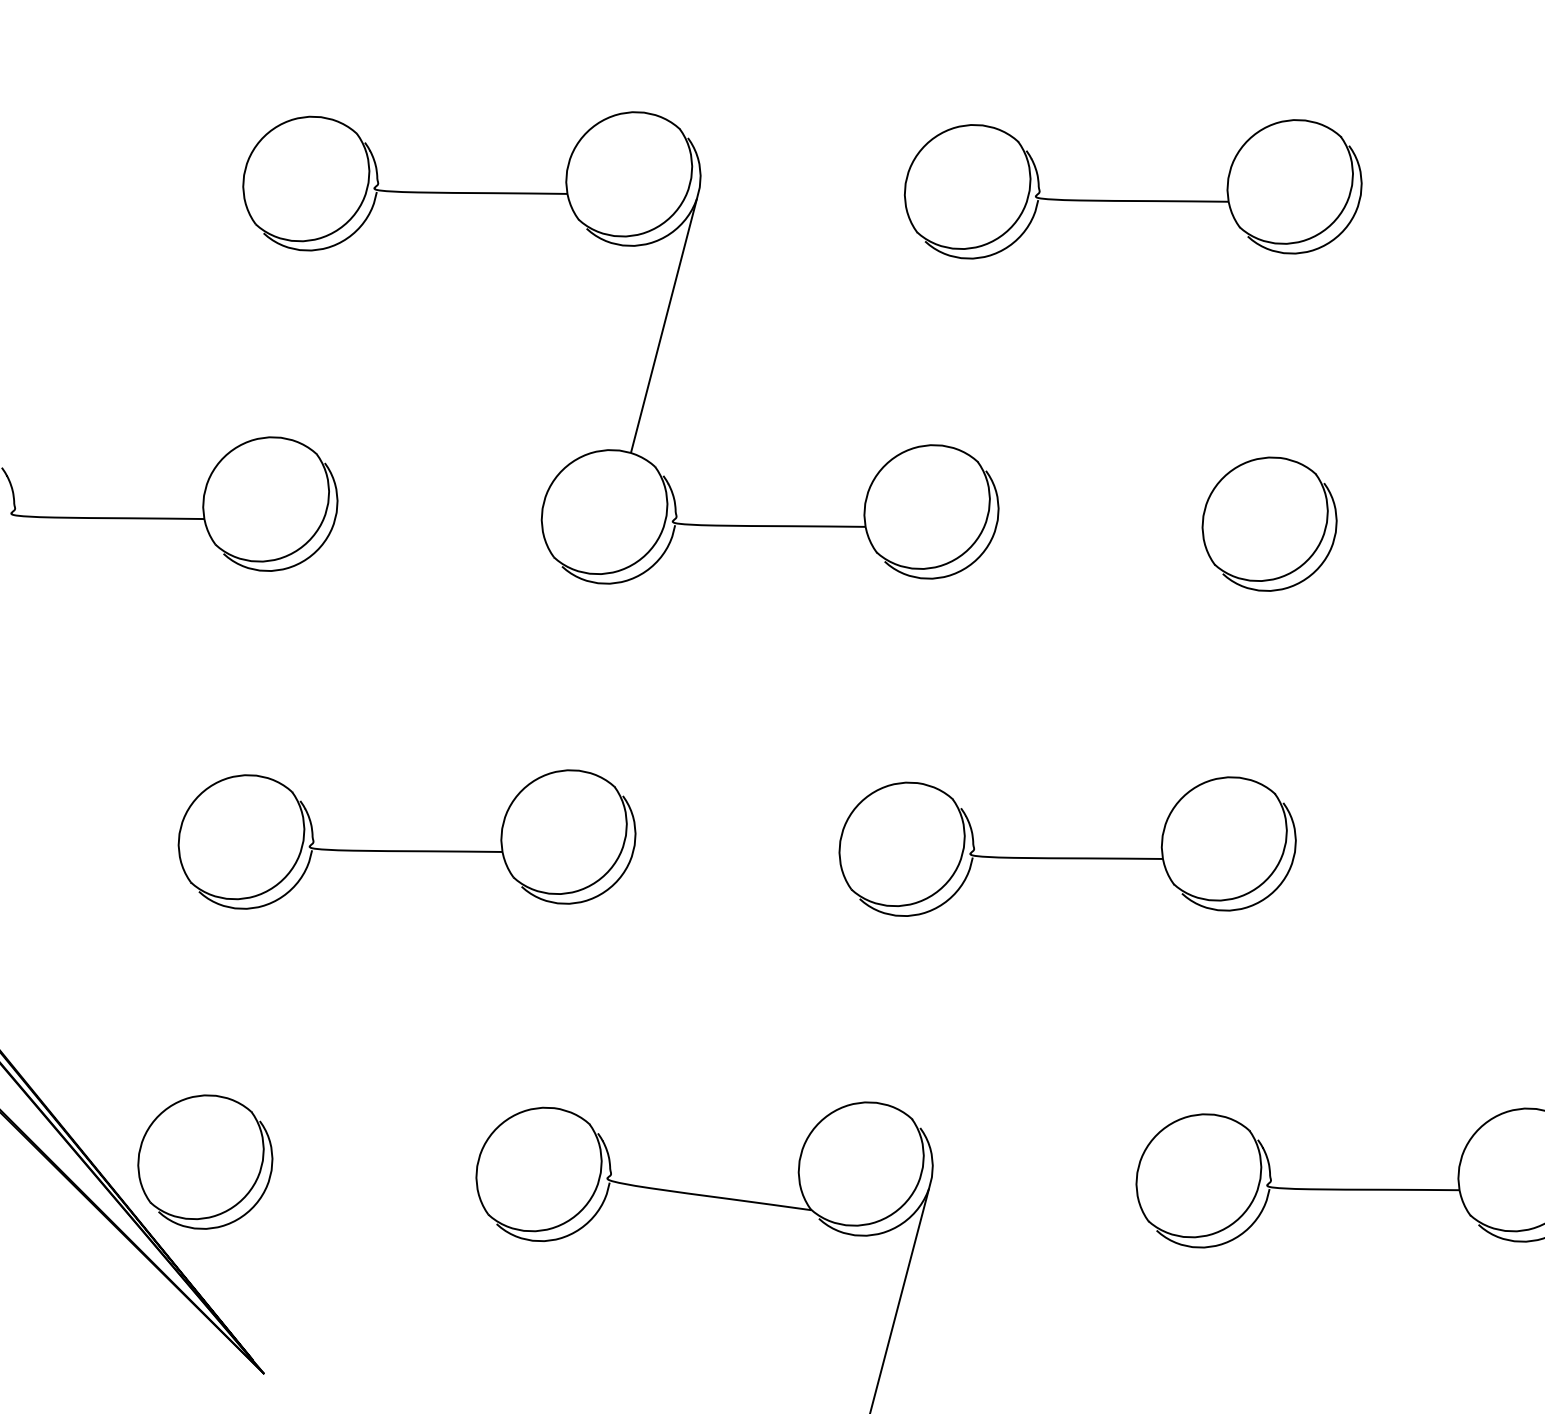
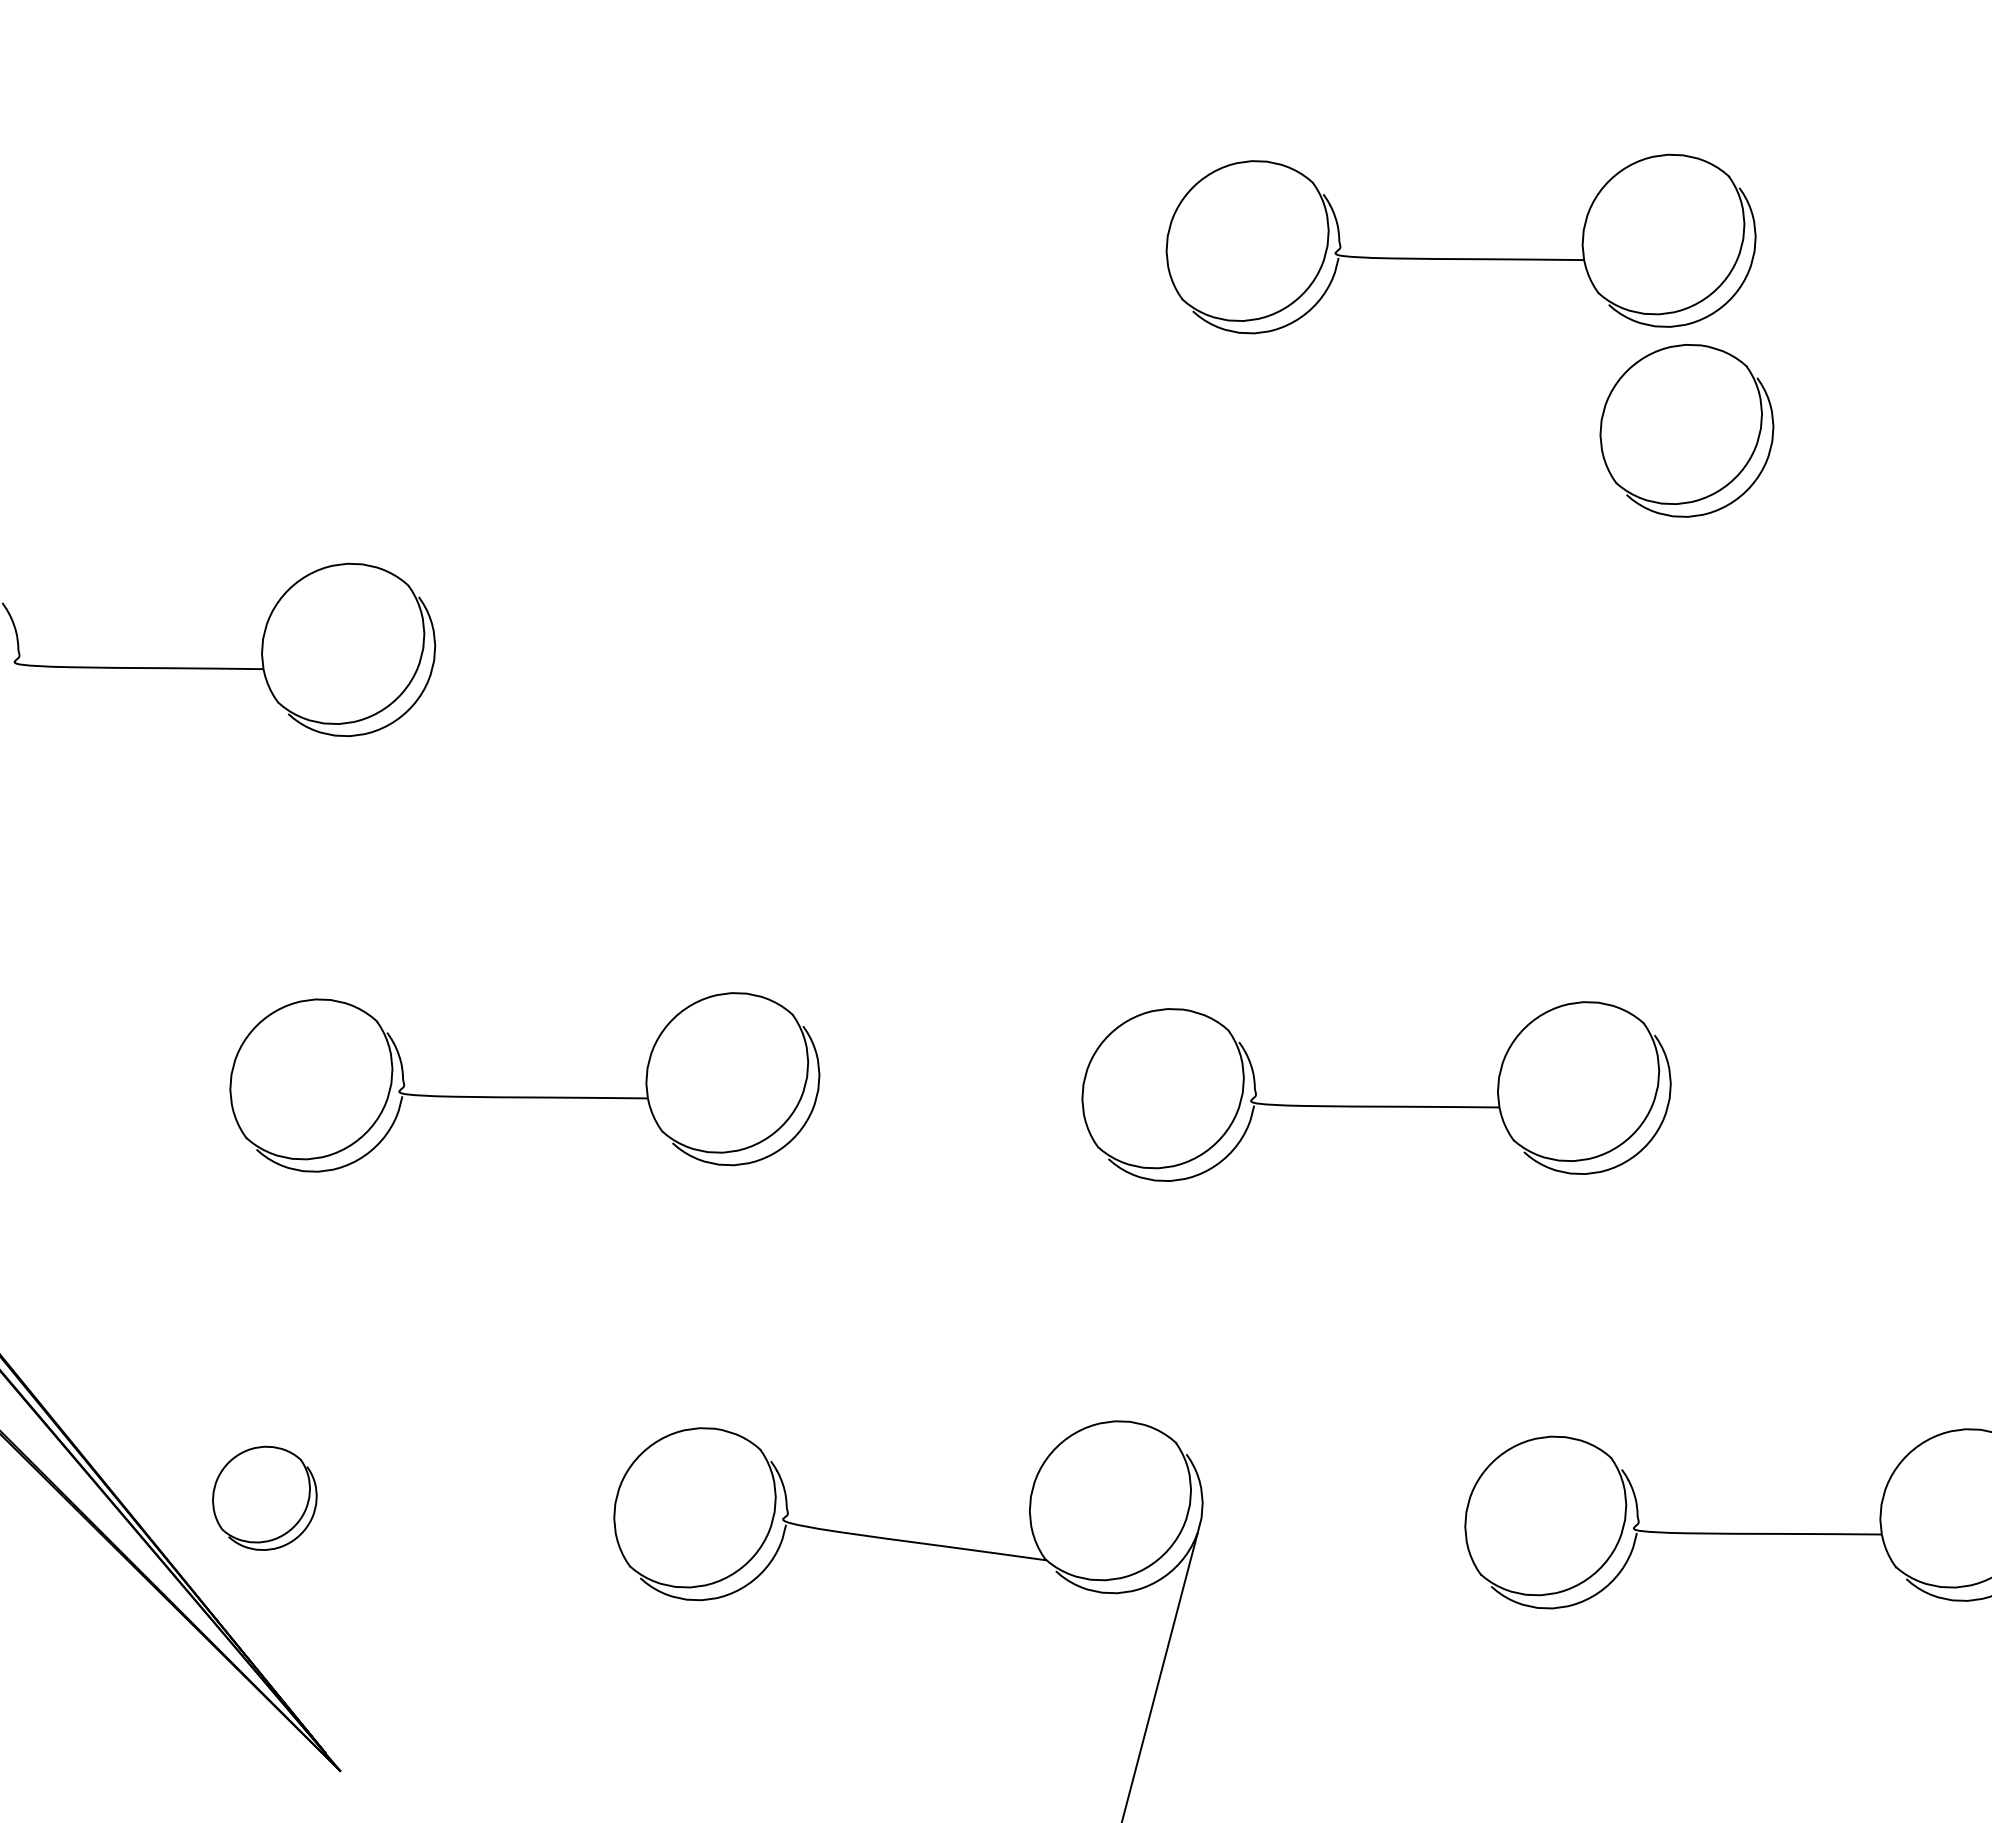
part: (654, 356) -> (844, 459), removed
part: (1269, 523) -> (1686, 430), moved
part: (205, 1162) -> (264, 1498), size x0.6

